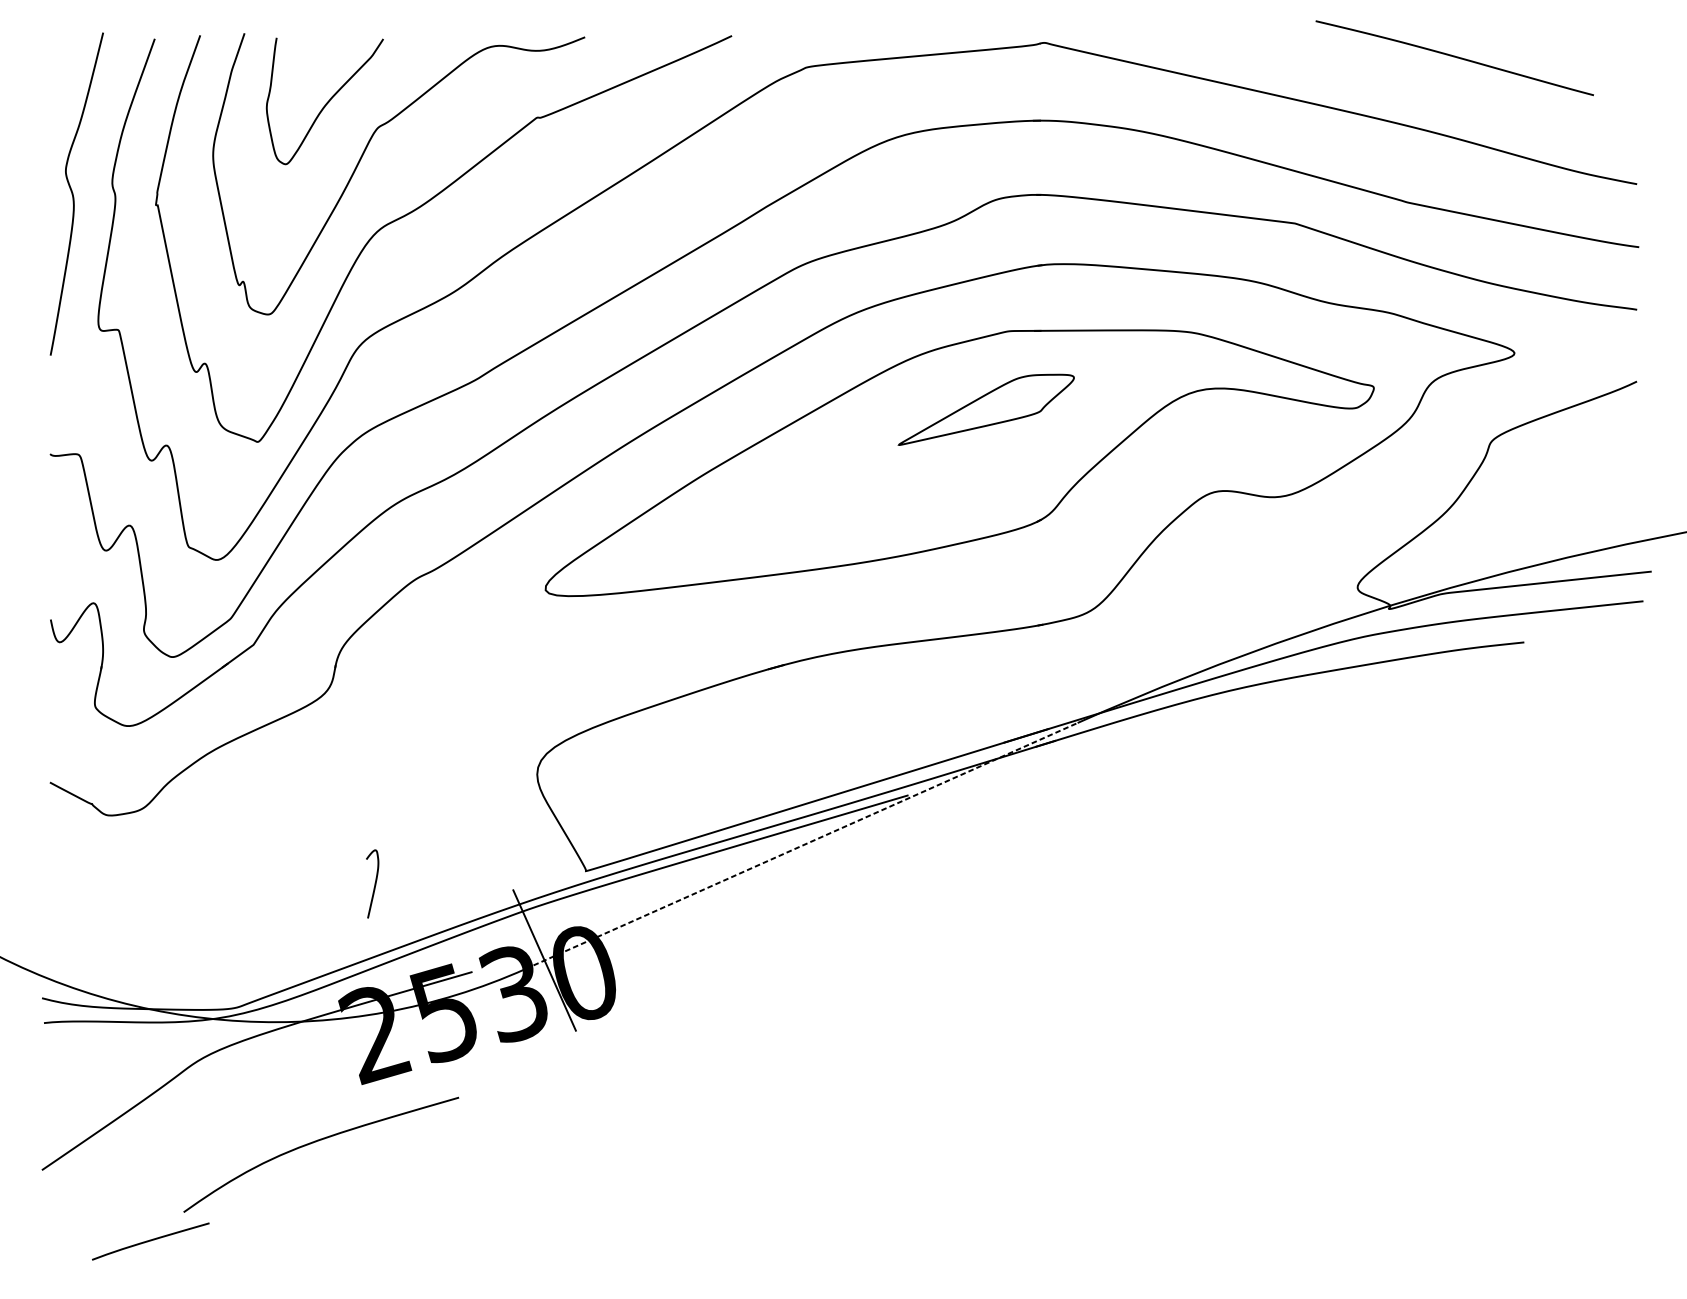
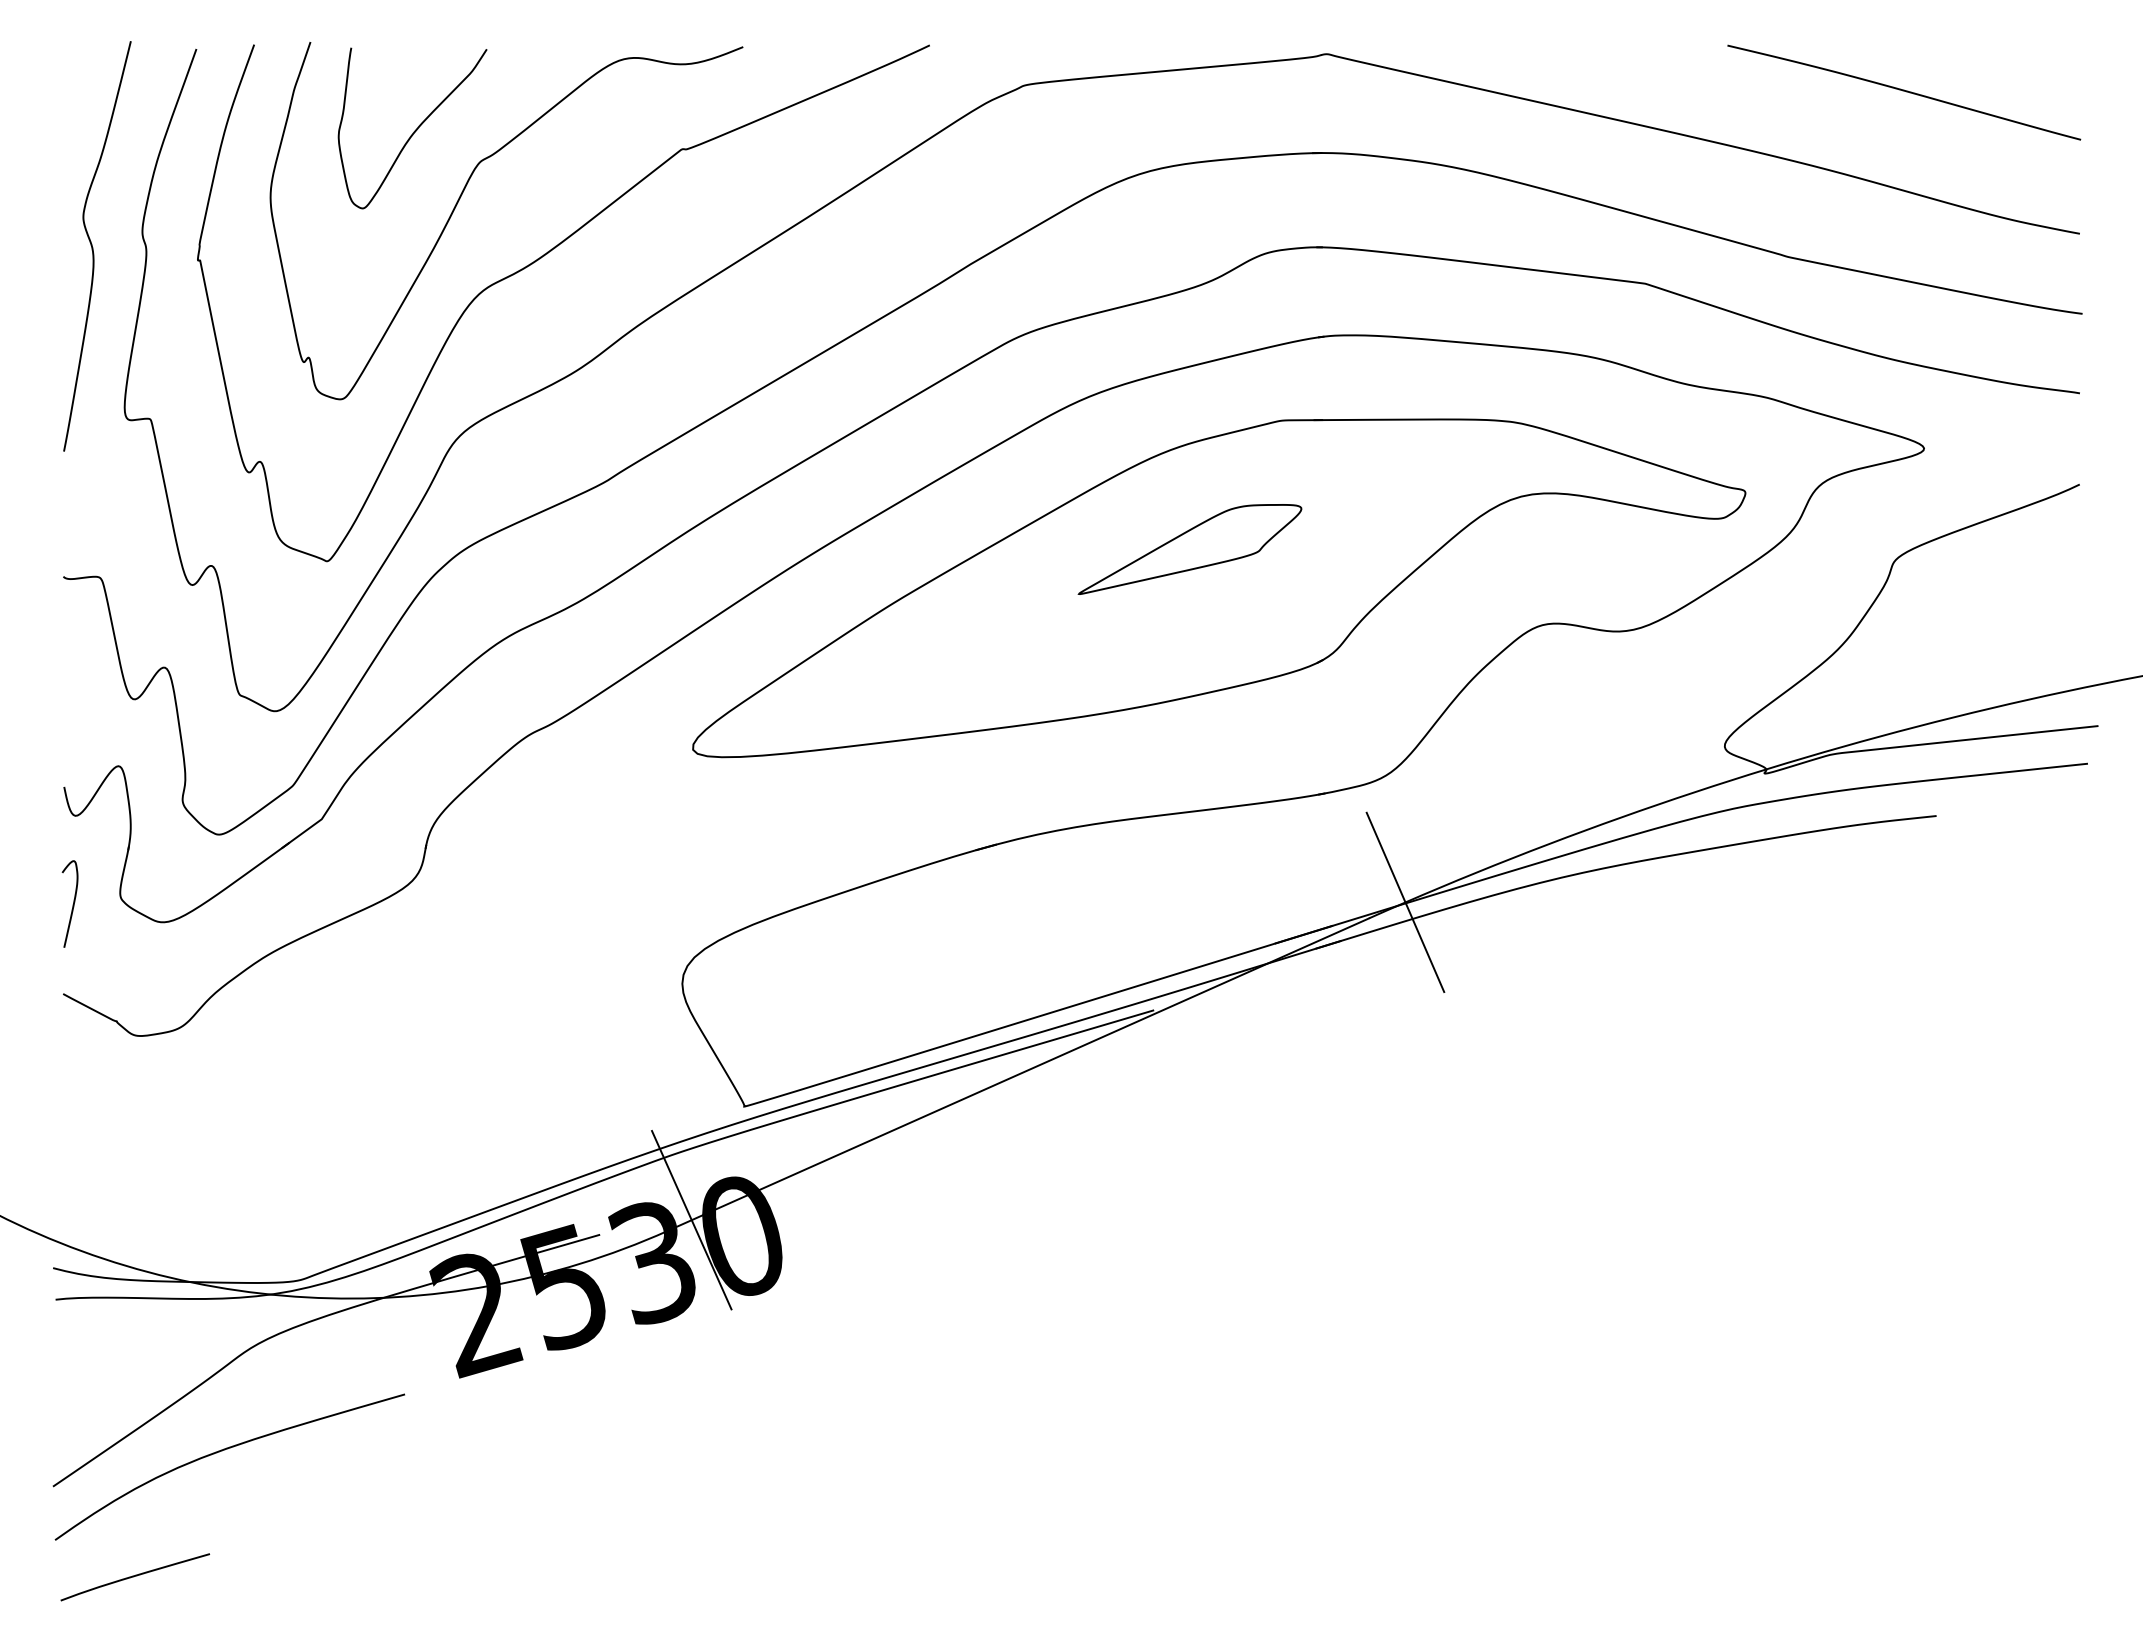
curve: (1454, 57) -> (1904, 91), moved
part: (985, 409) -> (1189, 549), moved
line: (1106, 710) -> (1405, 902), added
line: (801, 845) -> (1018, 1074), dashed -> solid
curve: (374, 884) -> (72, 904), moved
curve: (317, 1141) -> (225, 1450), moved
curve: (150, 1240) -> (134, 1576), moved

